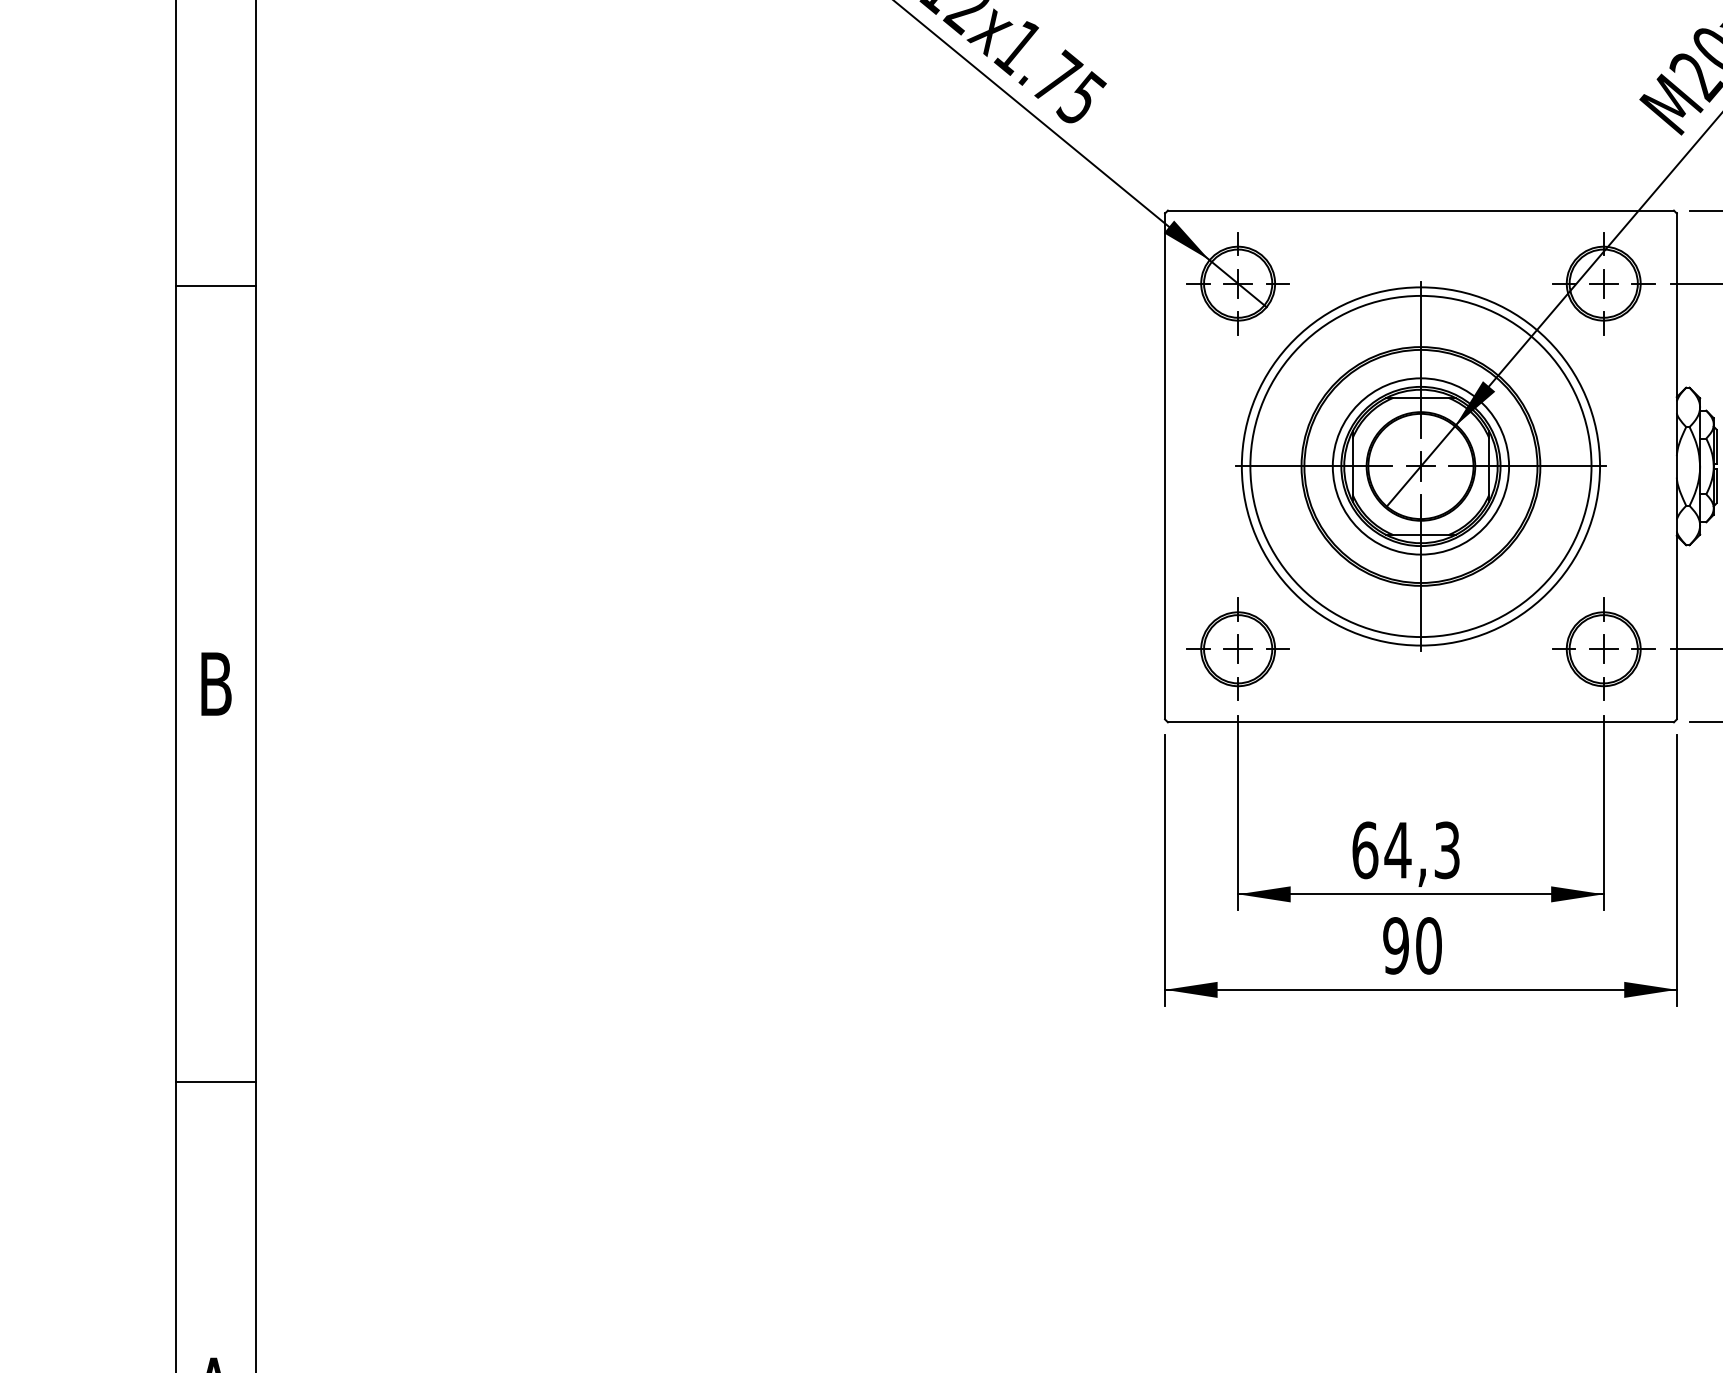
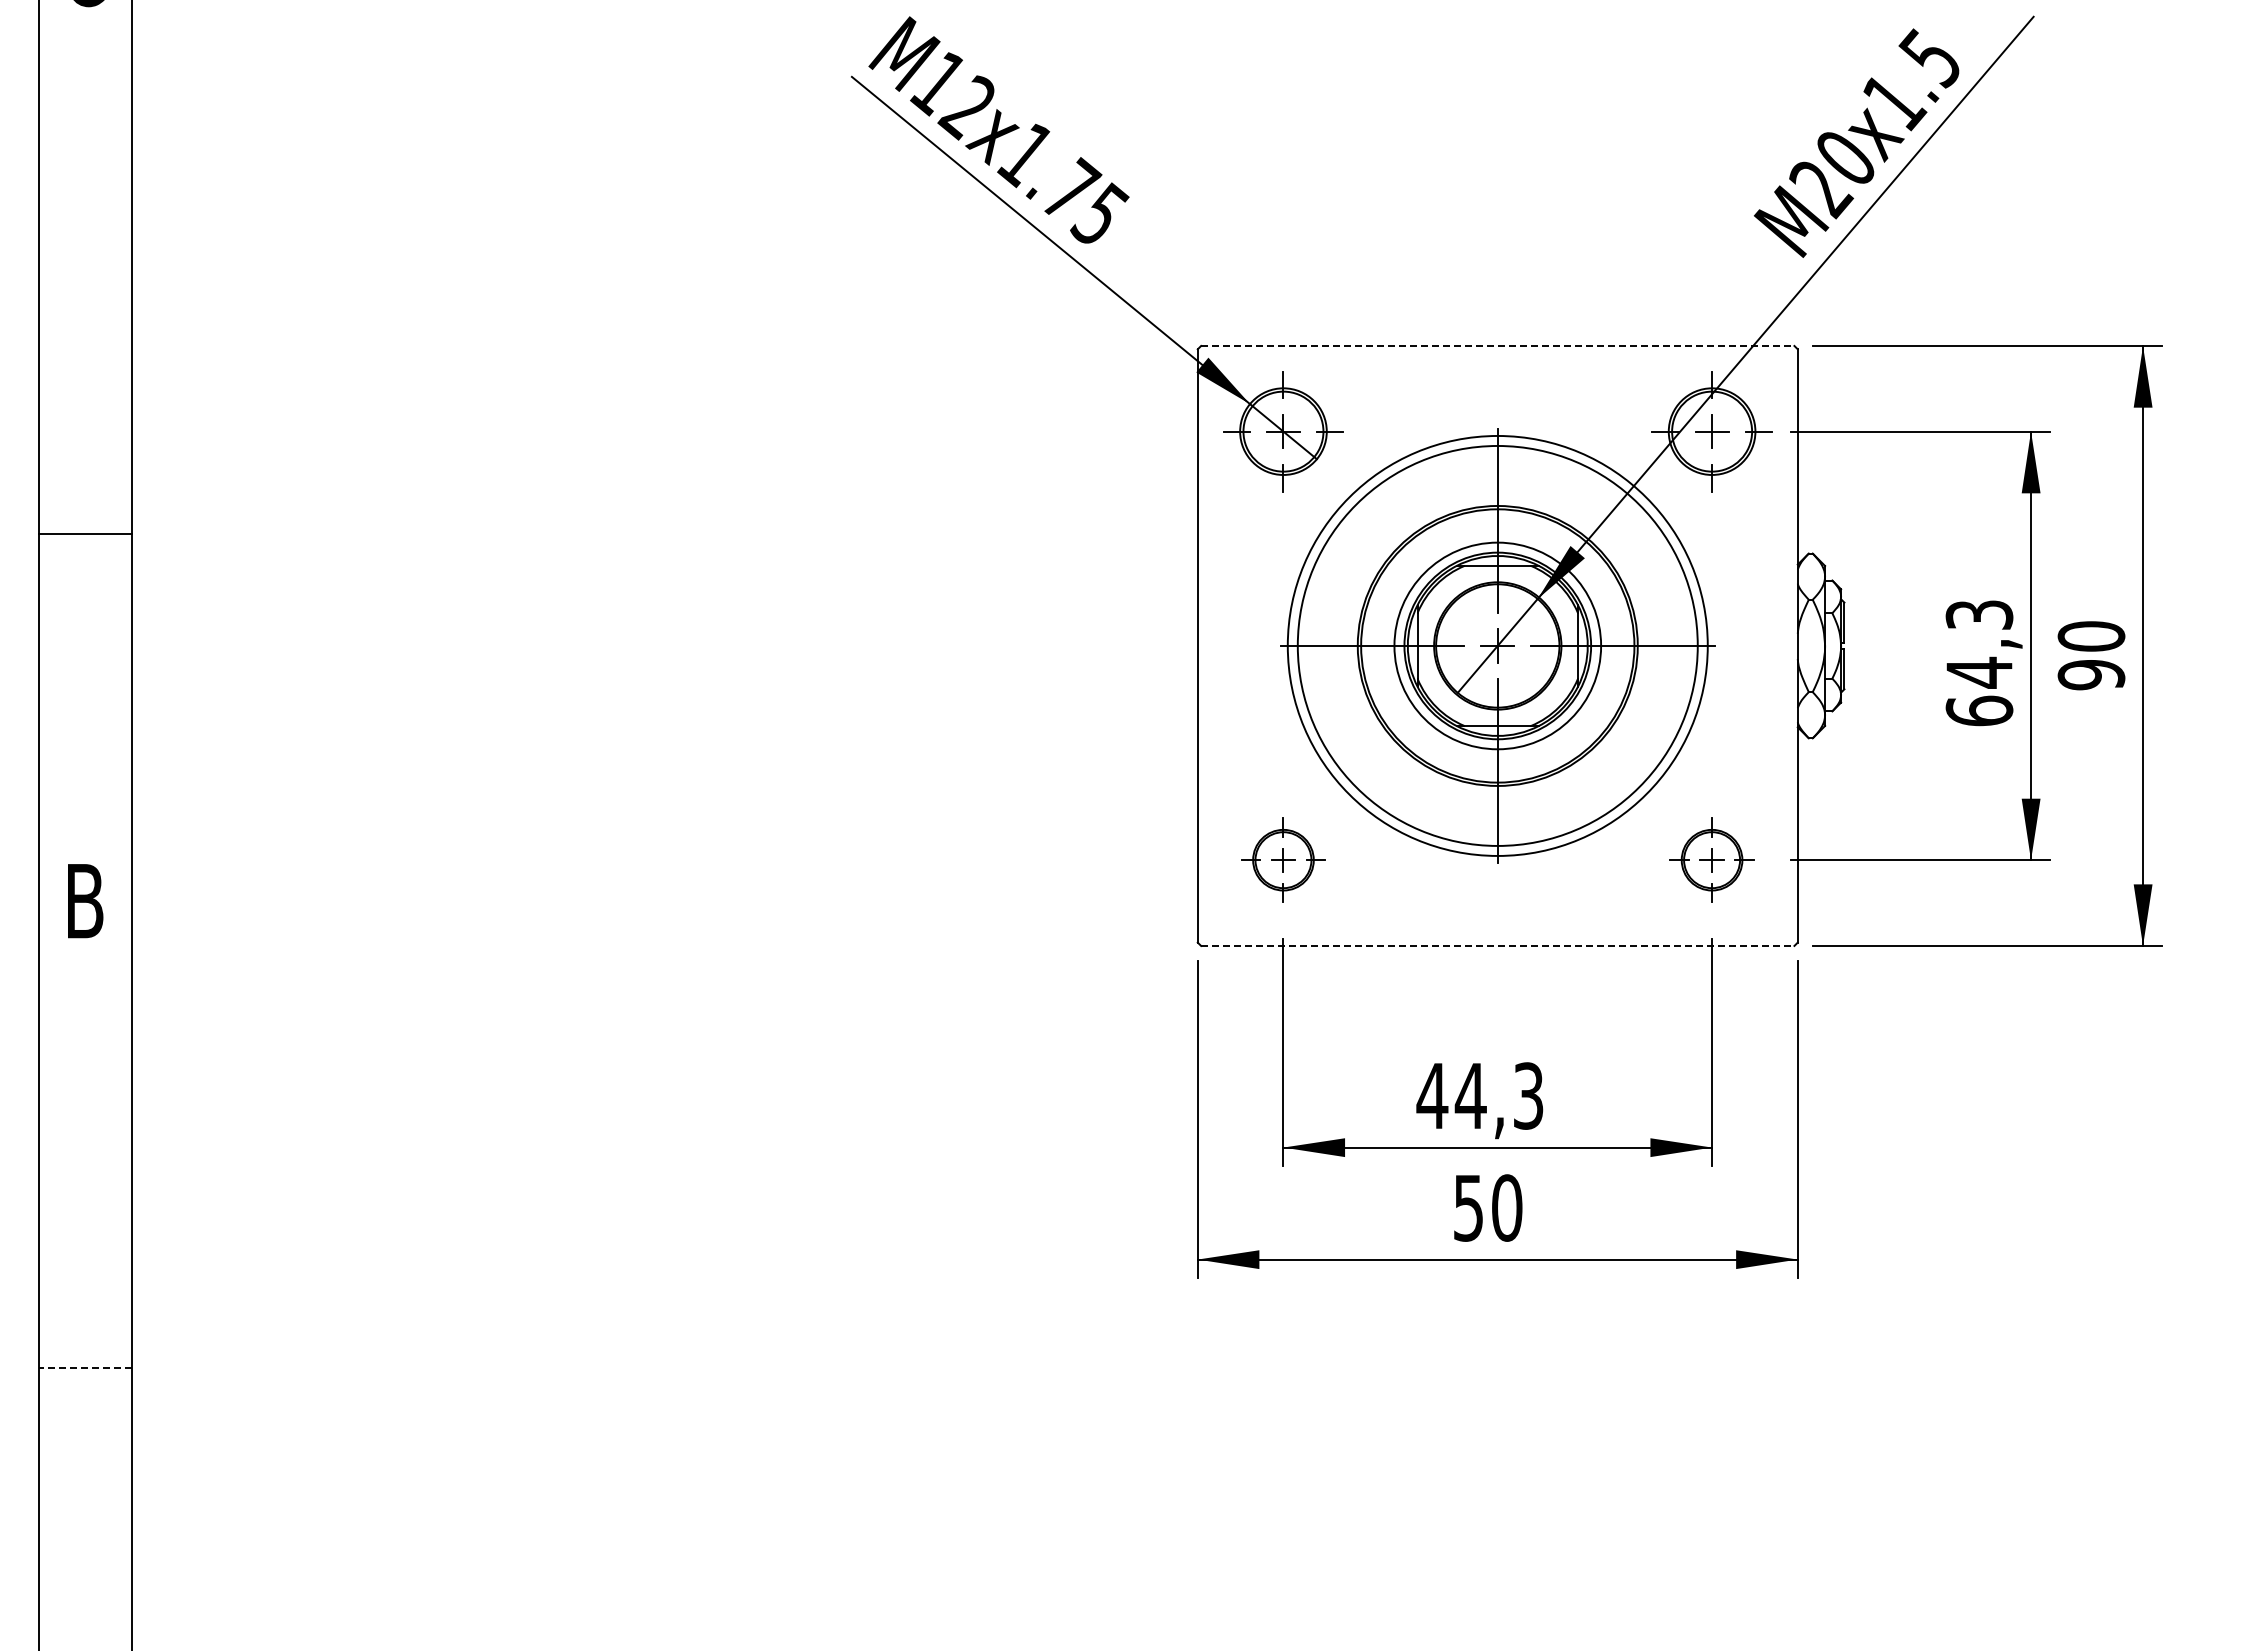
line: (1420, 210) -> (1497, 345), solid -> dashed
line: (215, 286) -> (84, 533), moved
part: (1238, 648) -> (1283, 859), size x0.7
part: (1603, 648) -> (1711, 859), size x0.7
line: (1420, 721) -> (1497, 945), solid -> dashed
text: (1365, 849) -> (1432, 1095), 64,3 -> 44,3
text: (1395, 945) -> (1468, 1207), 90 -> 50
line: (216, 1082) -> (85, 1368), solid -> dashed

